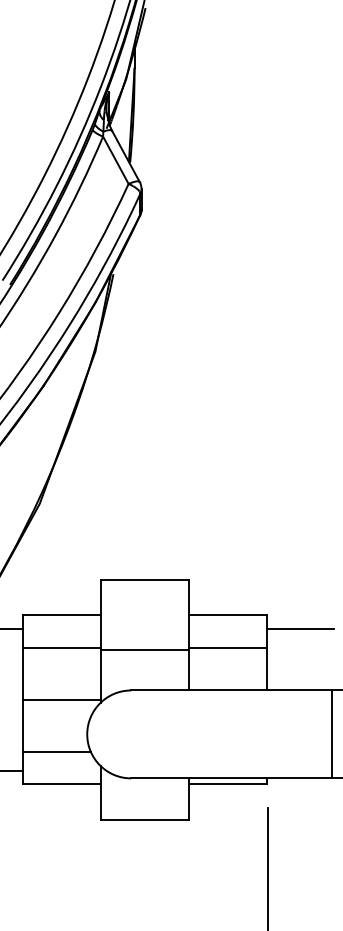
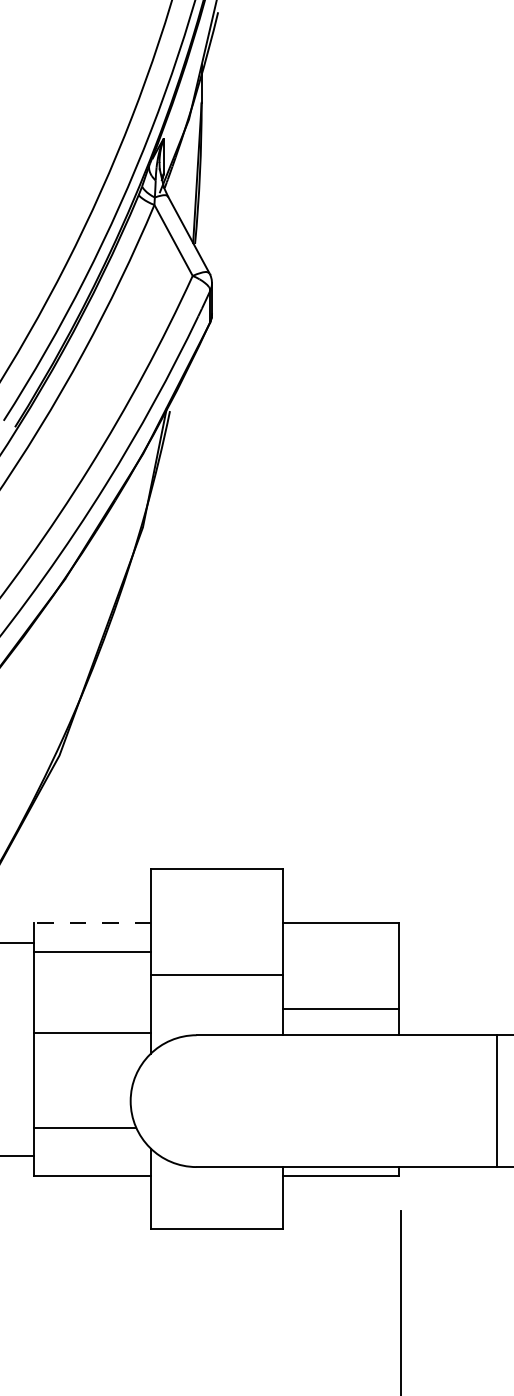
line: (61, 615) -> (92, 922), solid -> dashed
line: (300, 628) -> (450, 942), removed
line: (61, 647) -> (92, 951), moved
line: (227, 647) -> (340, 1008), moved
line: (61, 699) -> (92, 1032), moved

